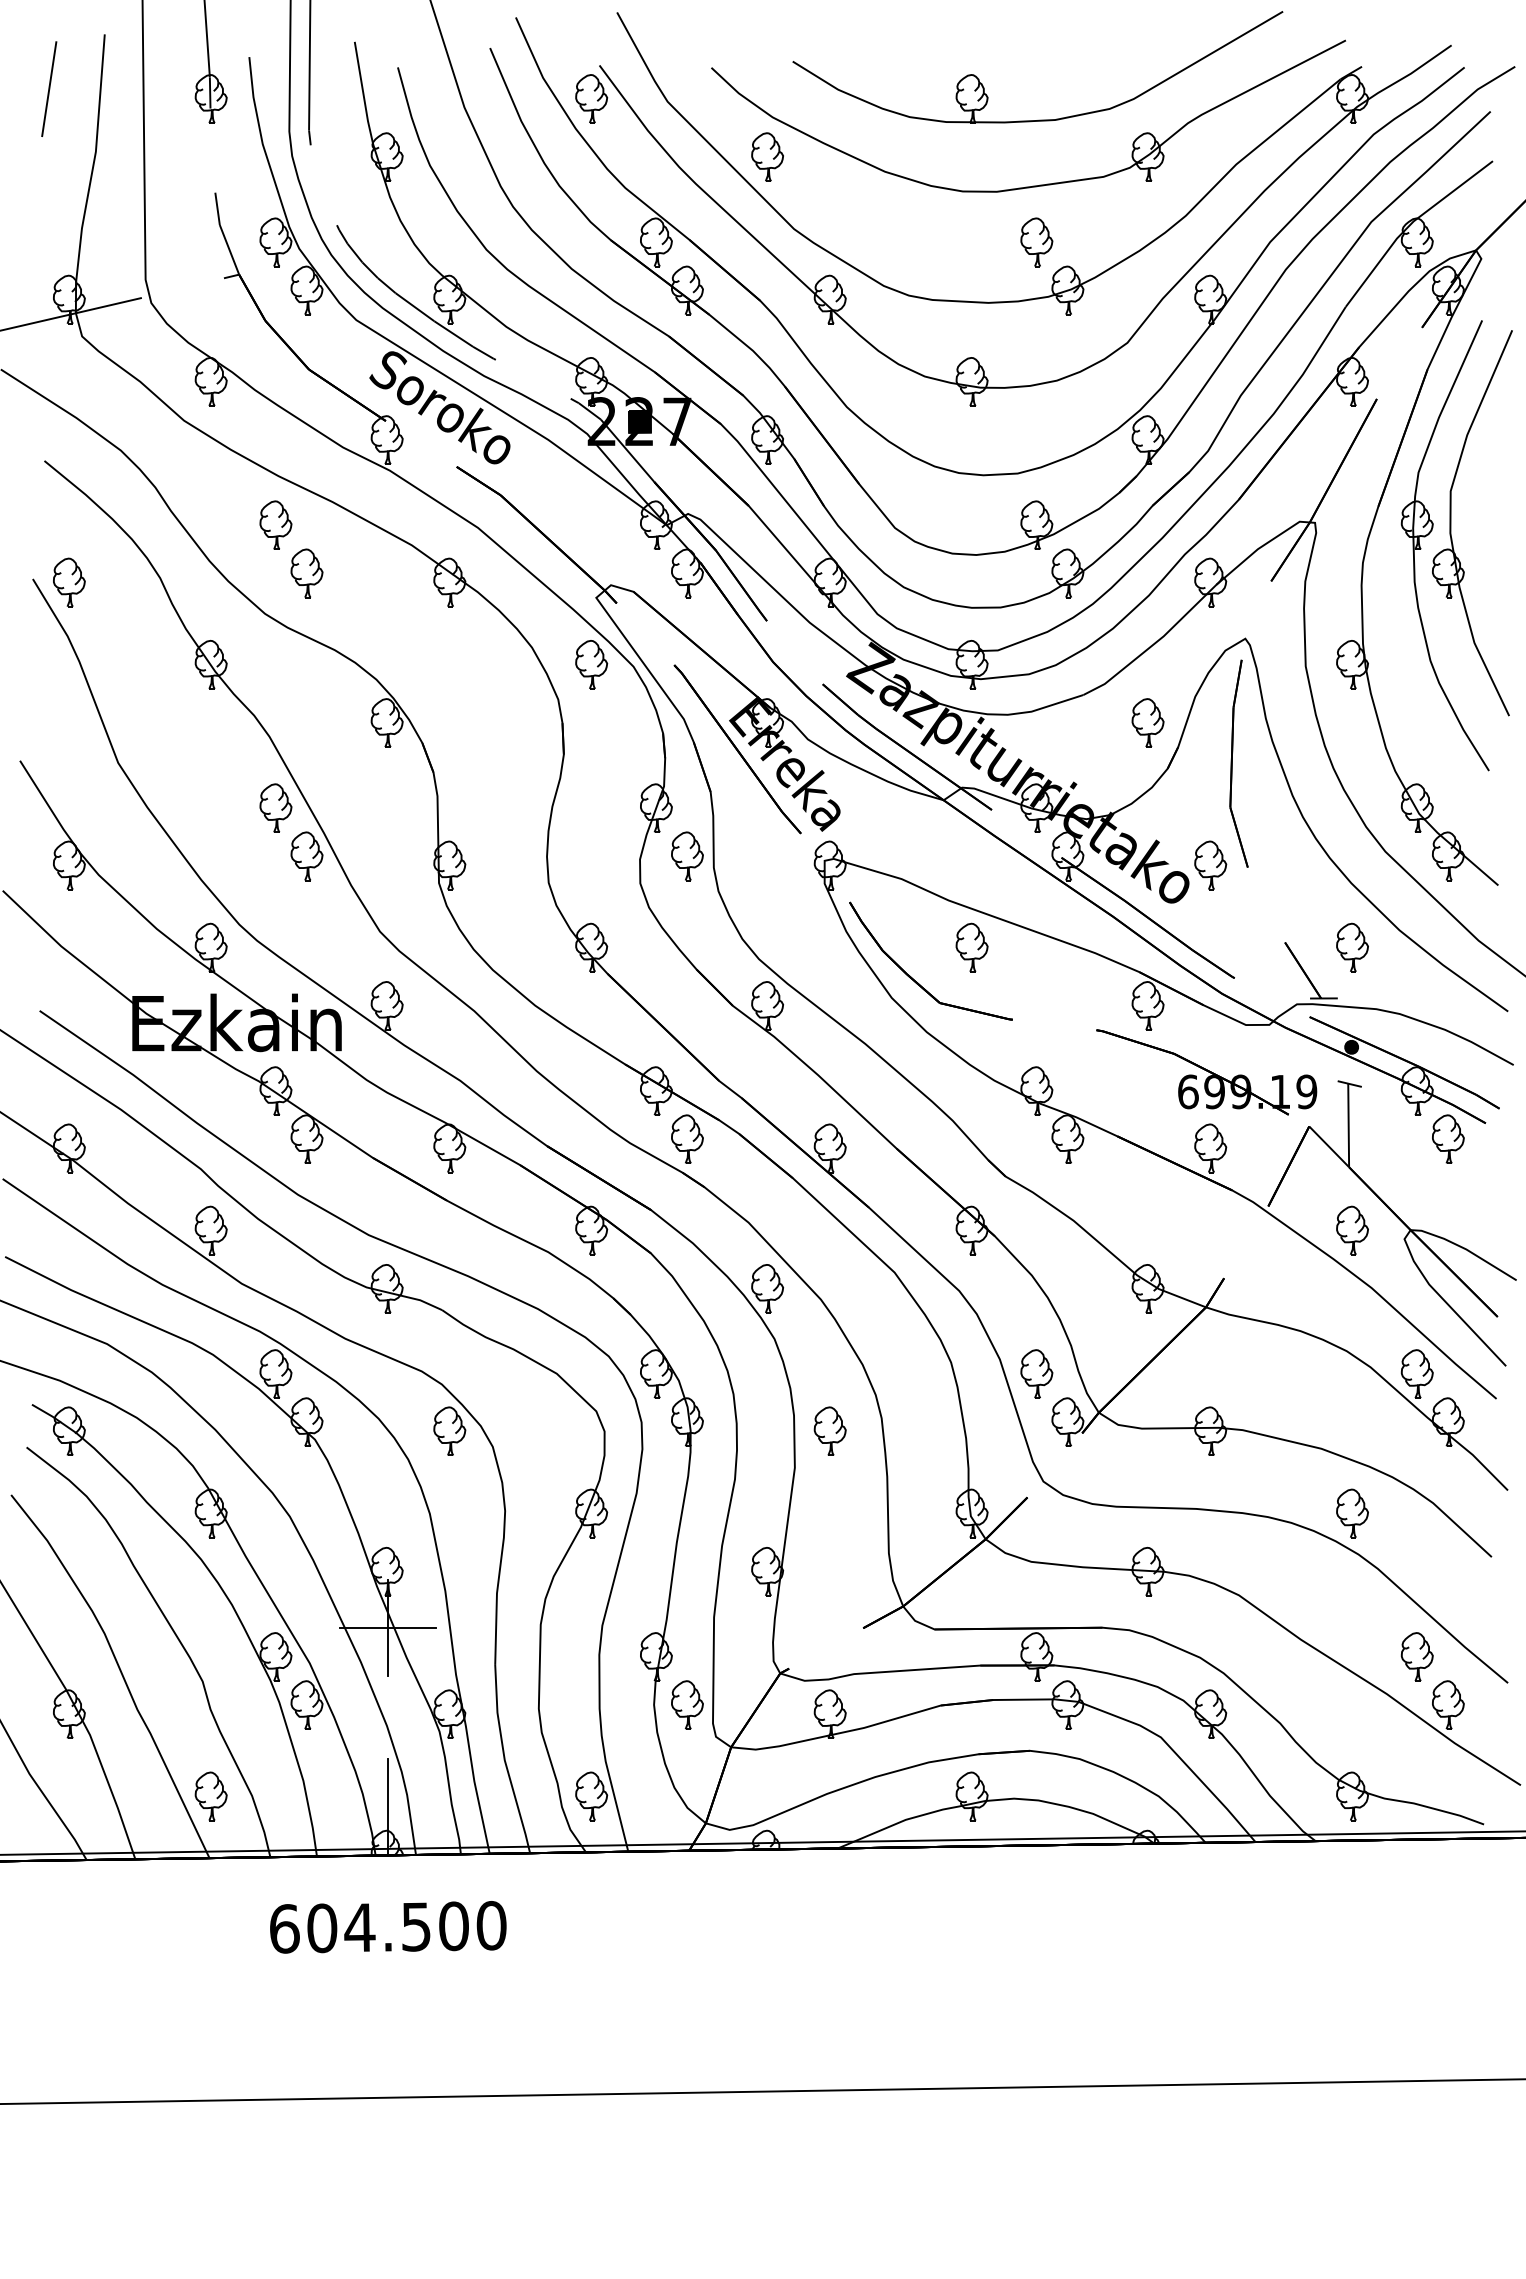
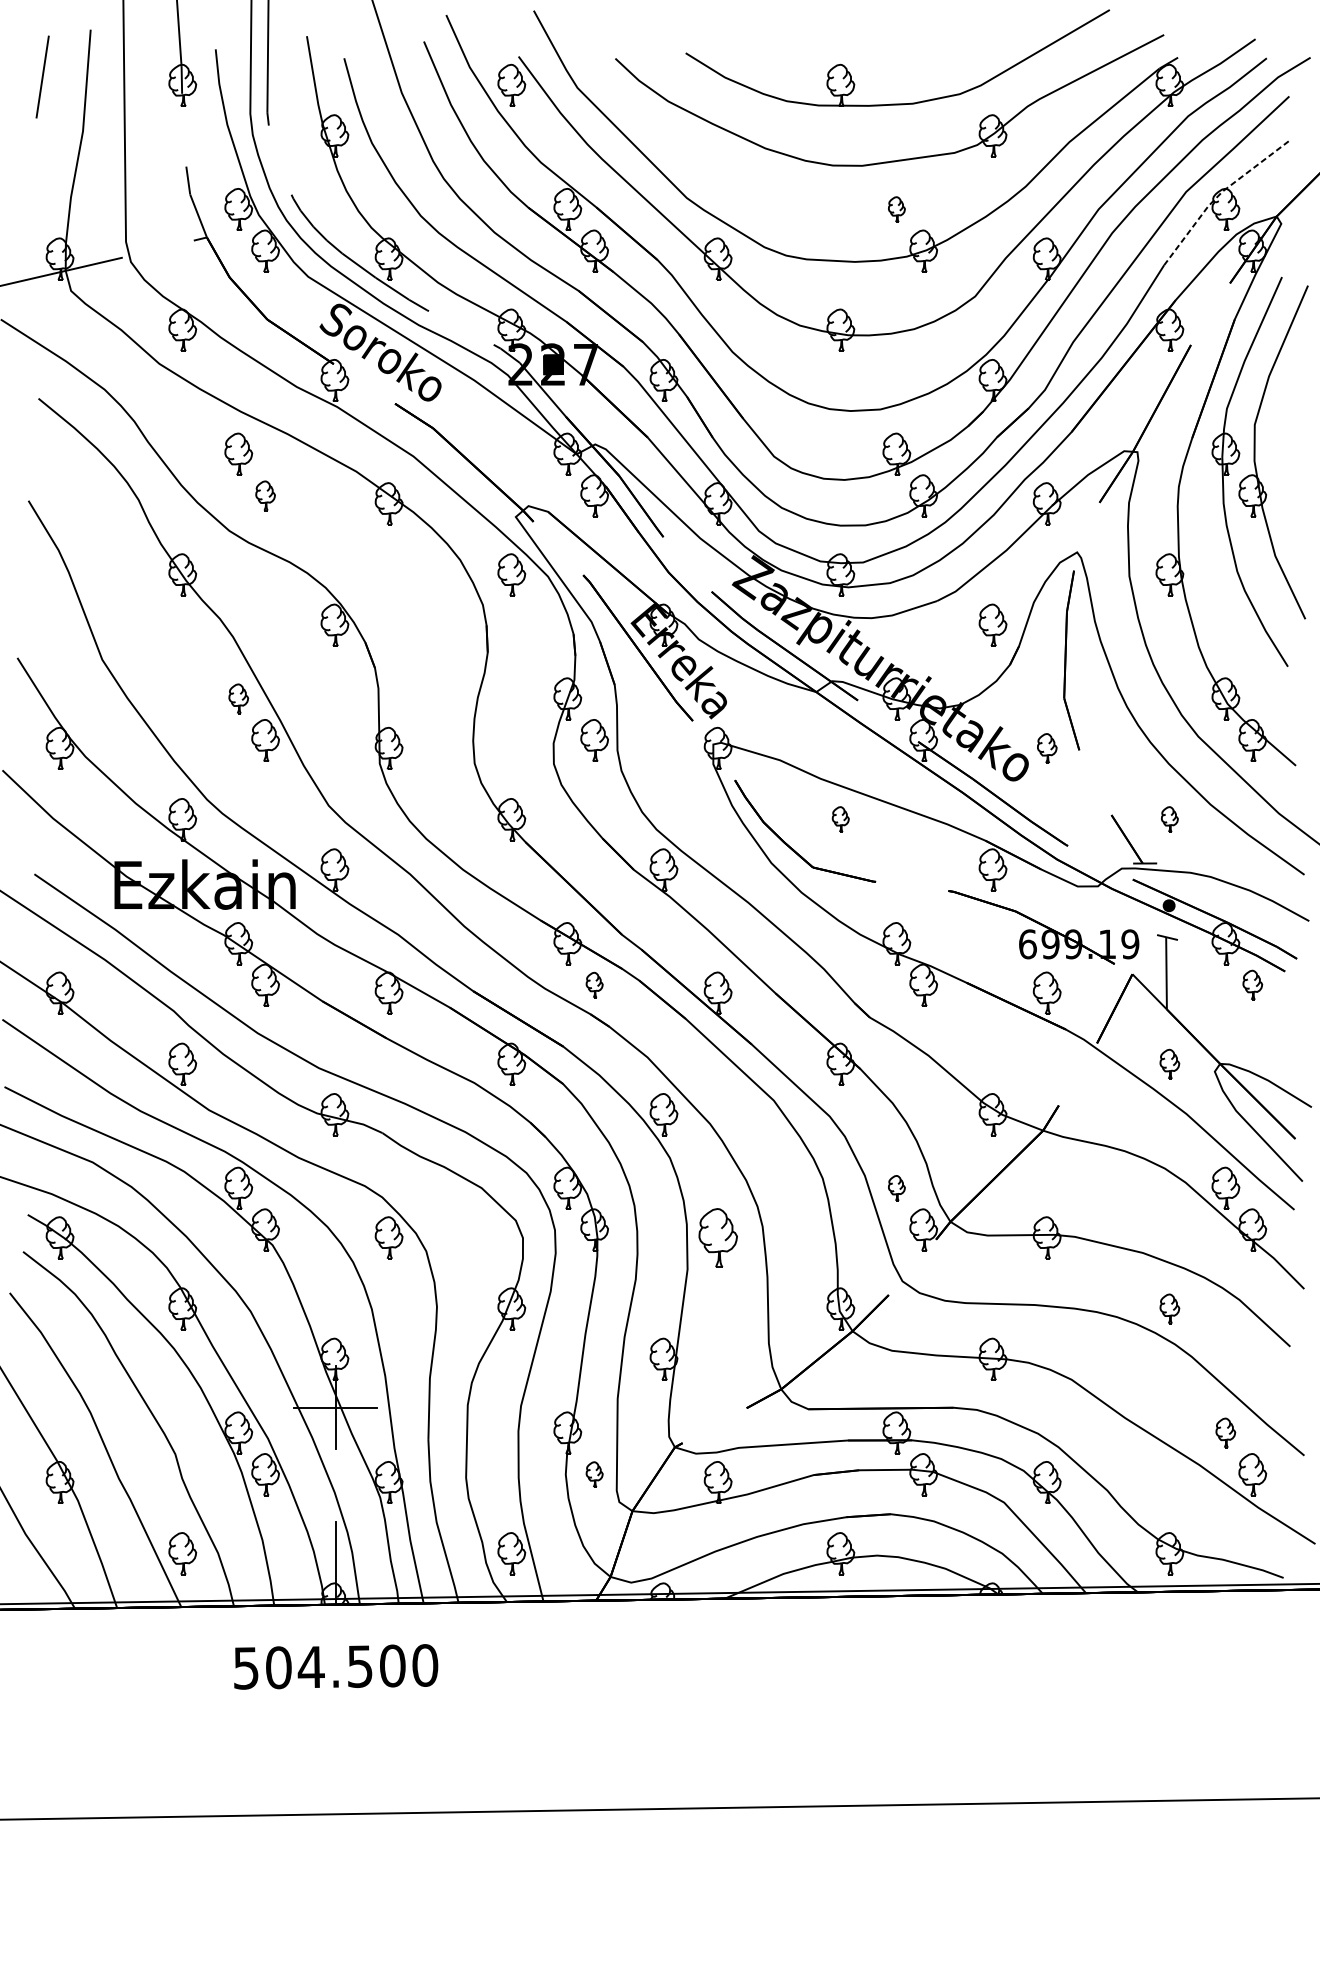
part: (767, 156) -> (663, 135), removed
line: (1410, 224) -> (1220, 194), solid -> dashed
part: (1036, 242) -> (896, 209), size x0.6
part: (306, 573) -> (265, 495), size x0.7
part: (69, 582) -> (60, 503), removed
part: (275, 807) -> (238, 698), size x0.7
part: (1210, 865) -> (1047, 748), size x0.7
part: (971, 947) -> (840, 819), size x0.6
part: (1352, 947) -> (1169, 819), size x0.6
part: (687, 1138) -> (594, 984), size x0.6
part: (1448, 1138) -> (1252, 984), size x0.7
part: (1352, 1230) -> (1169, 1064), size x0.7
part: (1036, 1373) -> (896, 1187), size x0.6
part: (829, 1430) -> (717, 1237), size x1.4
part: (1352, 1513) -> (1169, 1308), size x0.7
part: (1416, 1656) -> (1225, 1432), size x0.7
part: (687, 1704) -> (594, 1474), size x0.6
text: (284, 1928) -> (246, 1667), 604.500 -> 504.500

